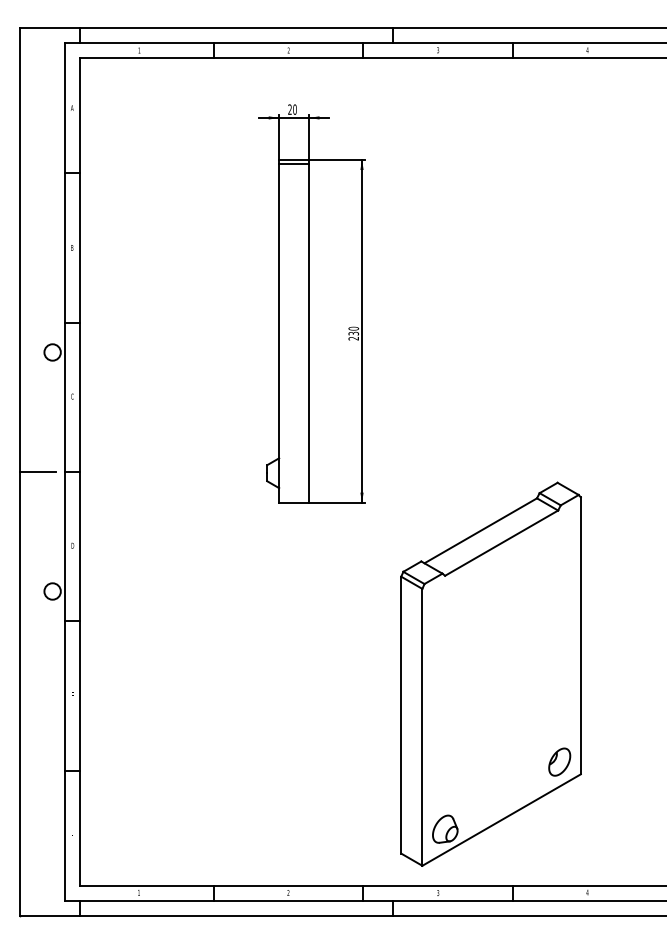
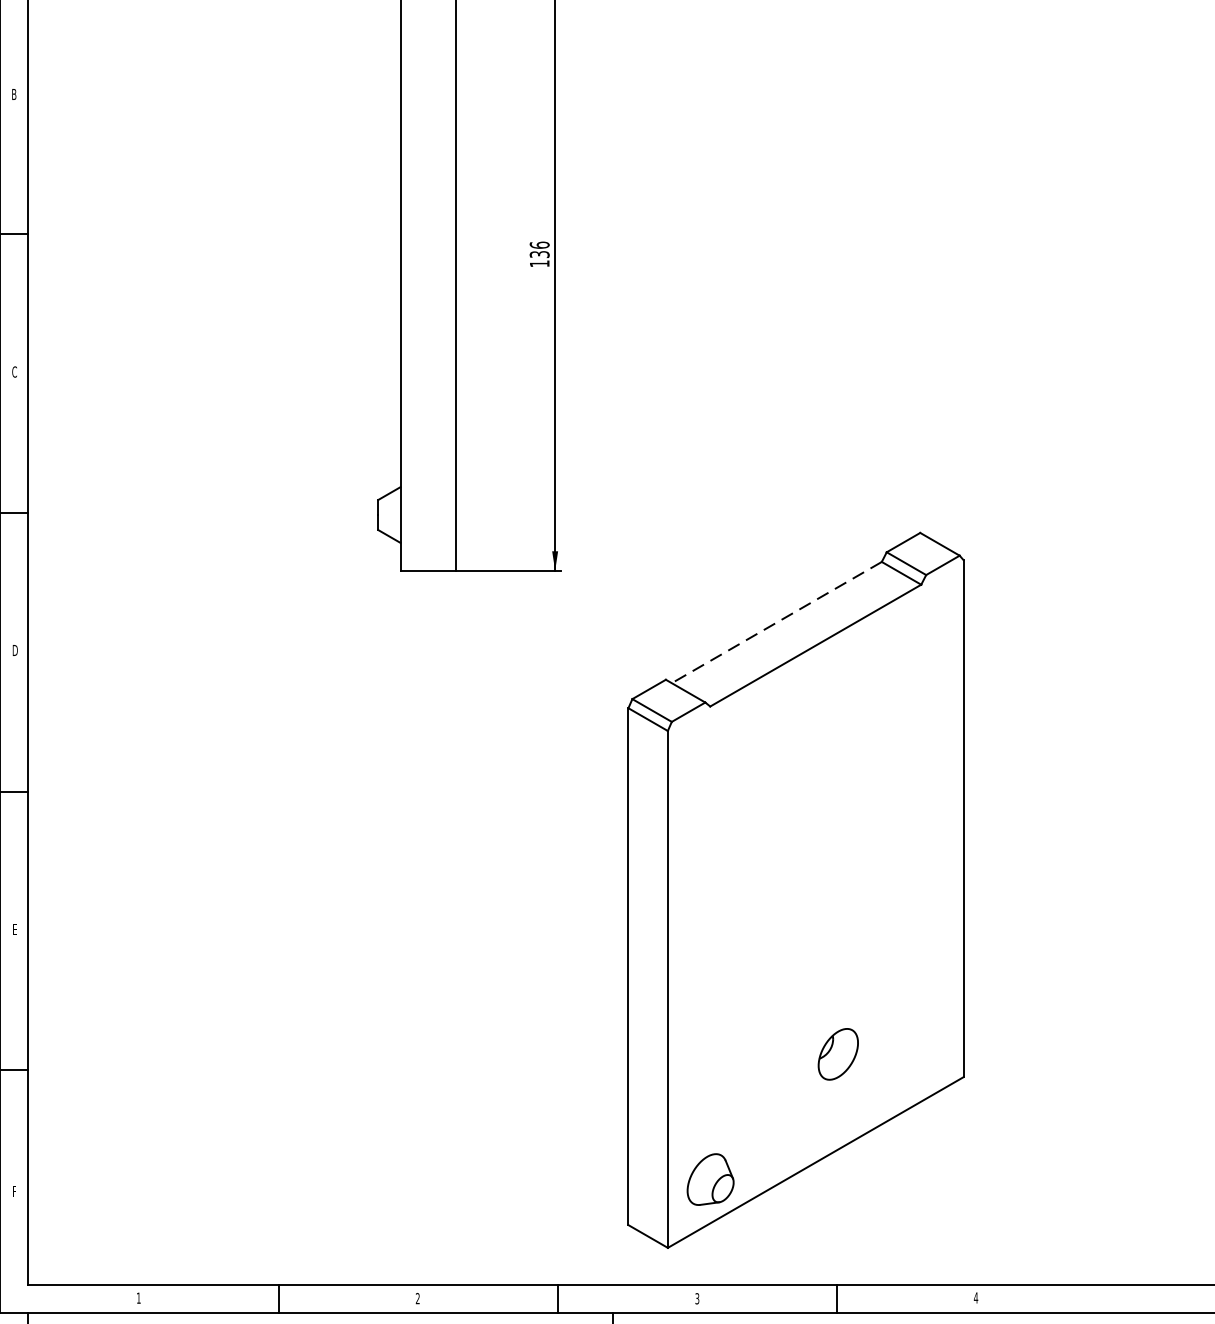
text: (353, 333) -> (539, 254), 230 -> 136
line: (480, 530) -> (776, 621), solid -> dashed
part: (559, 761) -> (837, 1053), moved

